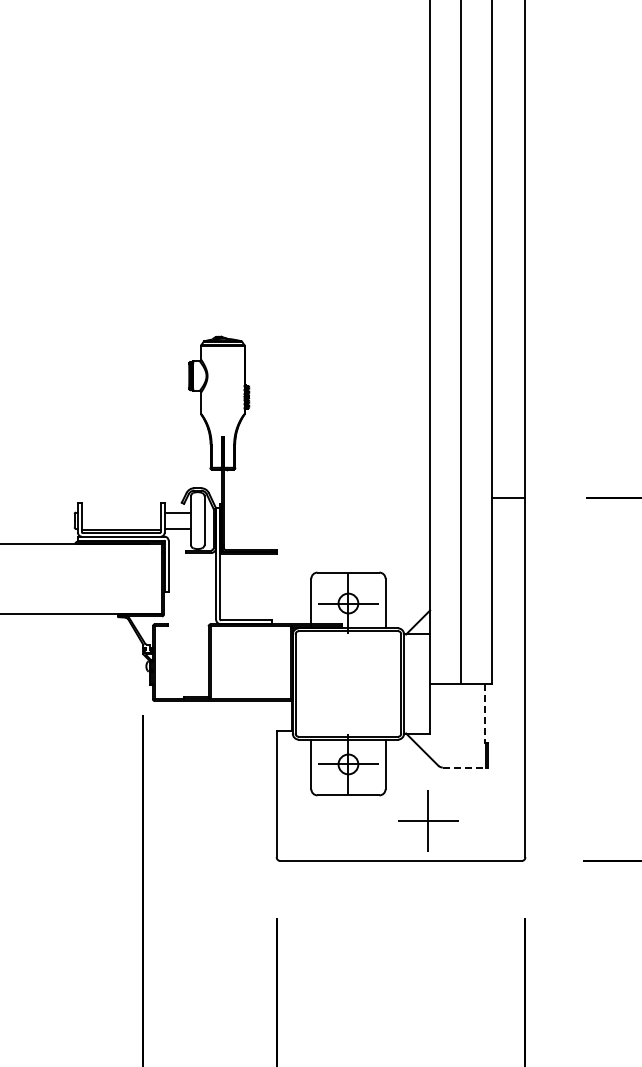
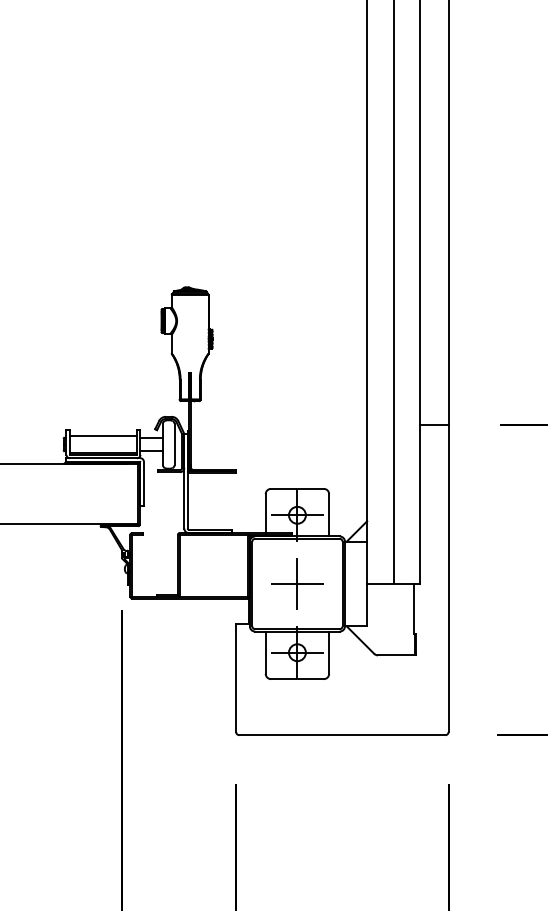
line: (120, 510) -> (102, 435), added
line: (485, 713) -> (414, 609), dashed -> solid
line: (465, 767) -> (397, 655), dashed -> solid
part: (428, 820) -> (297, 583), moved

